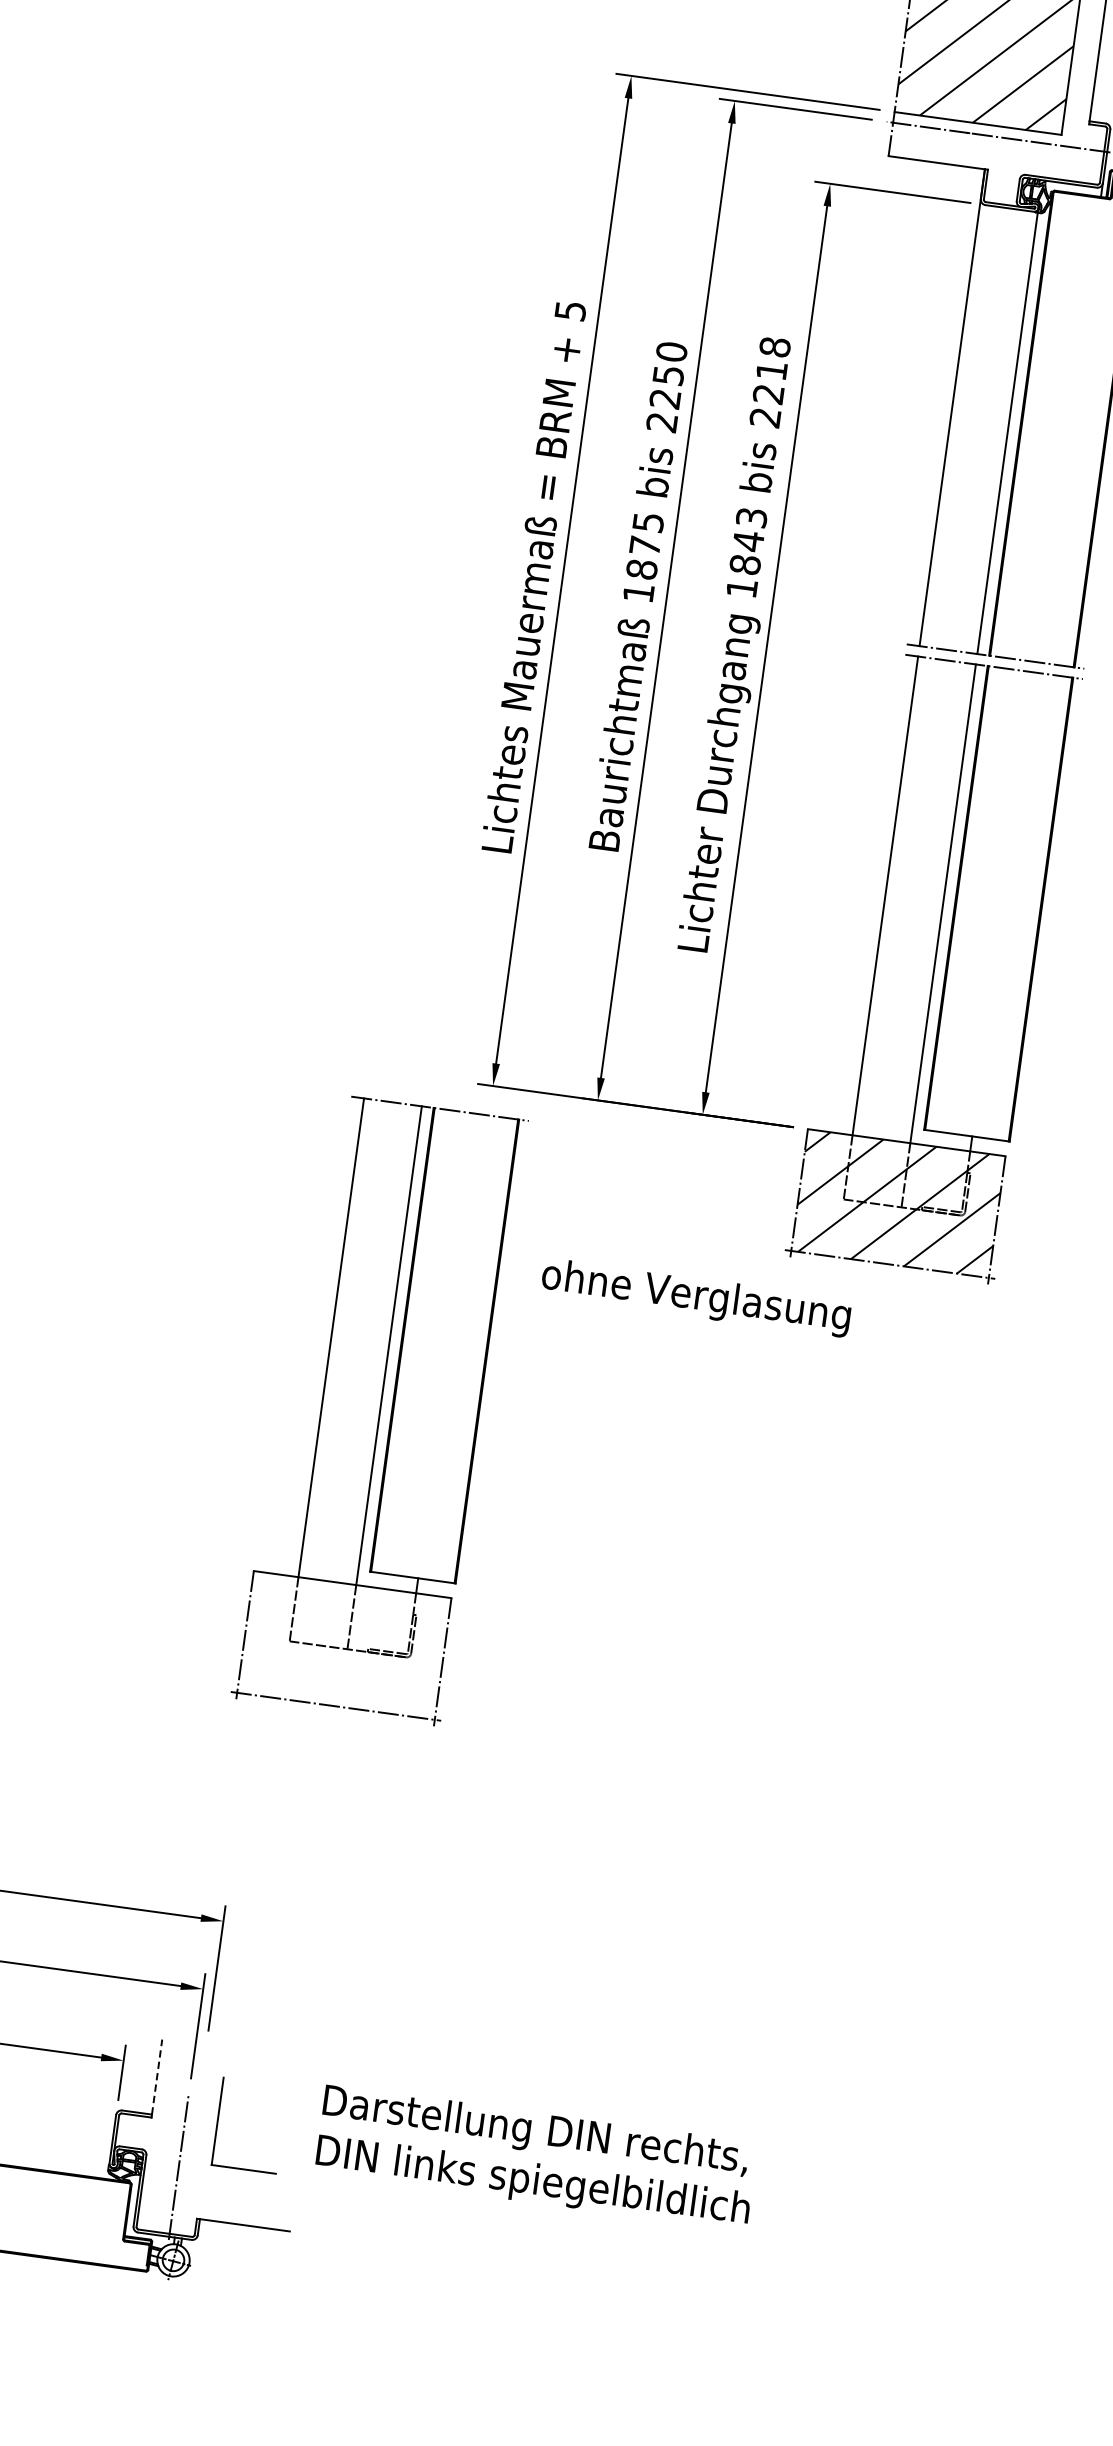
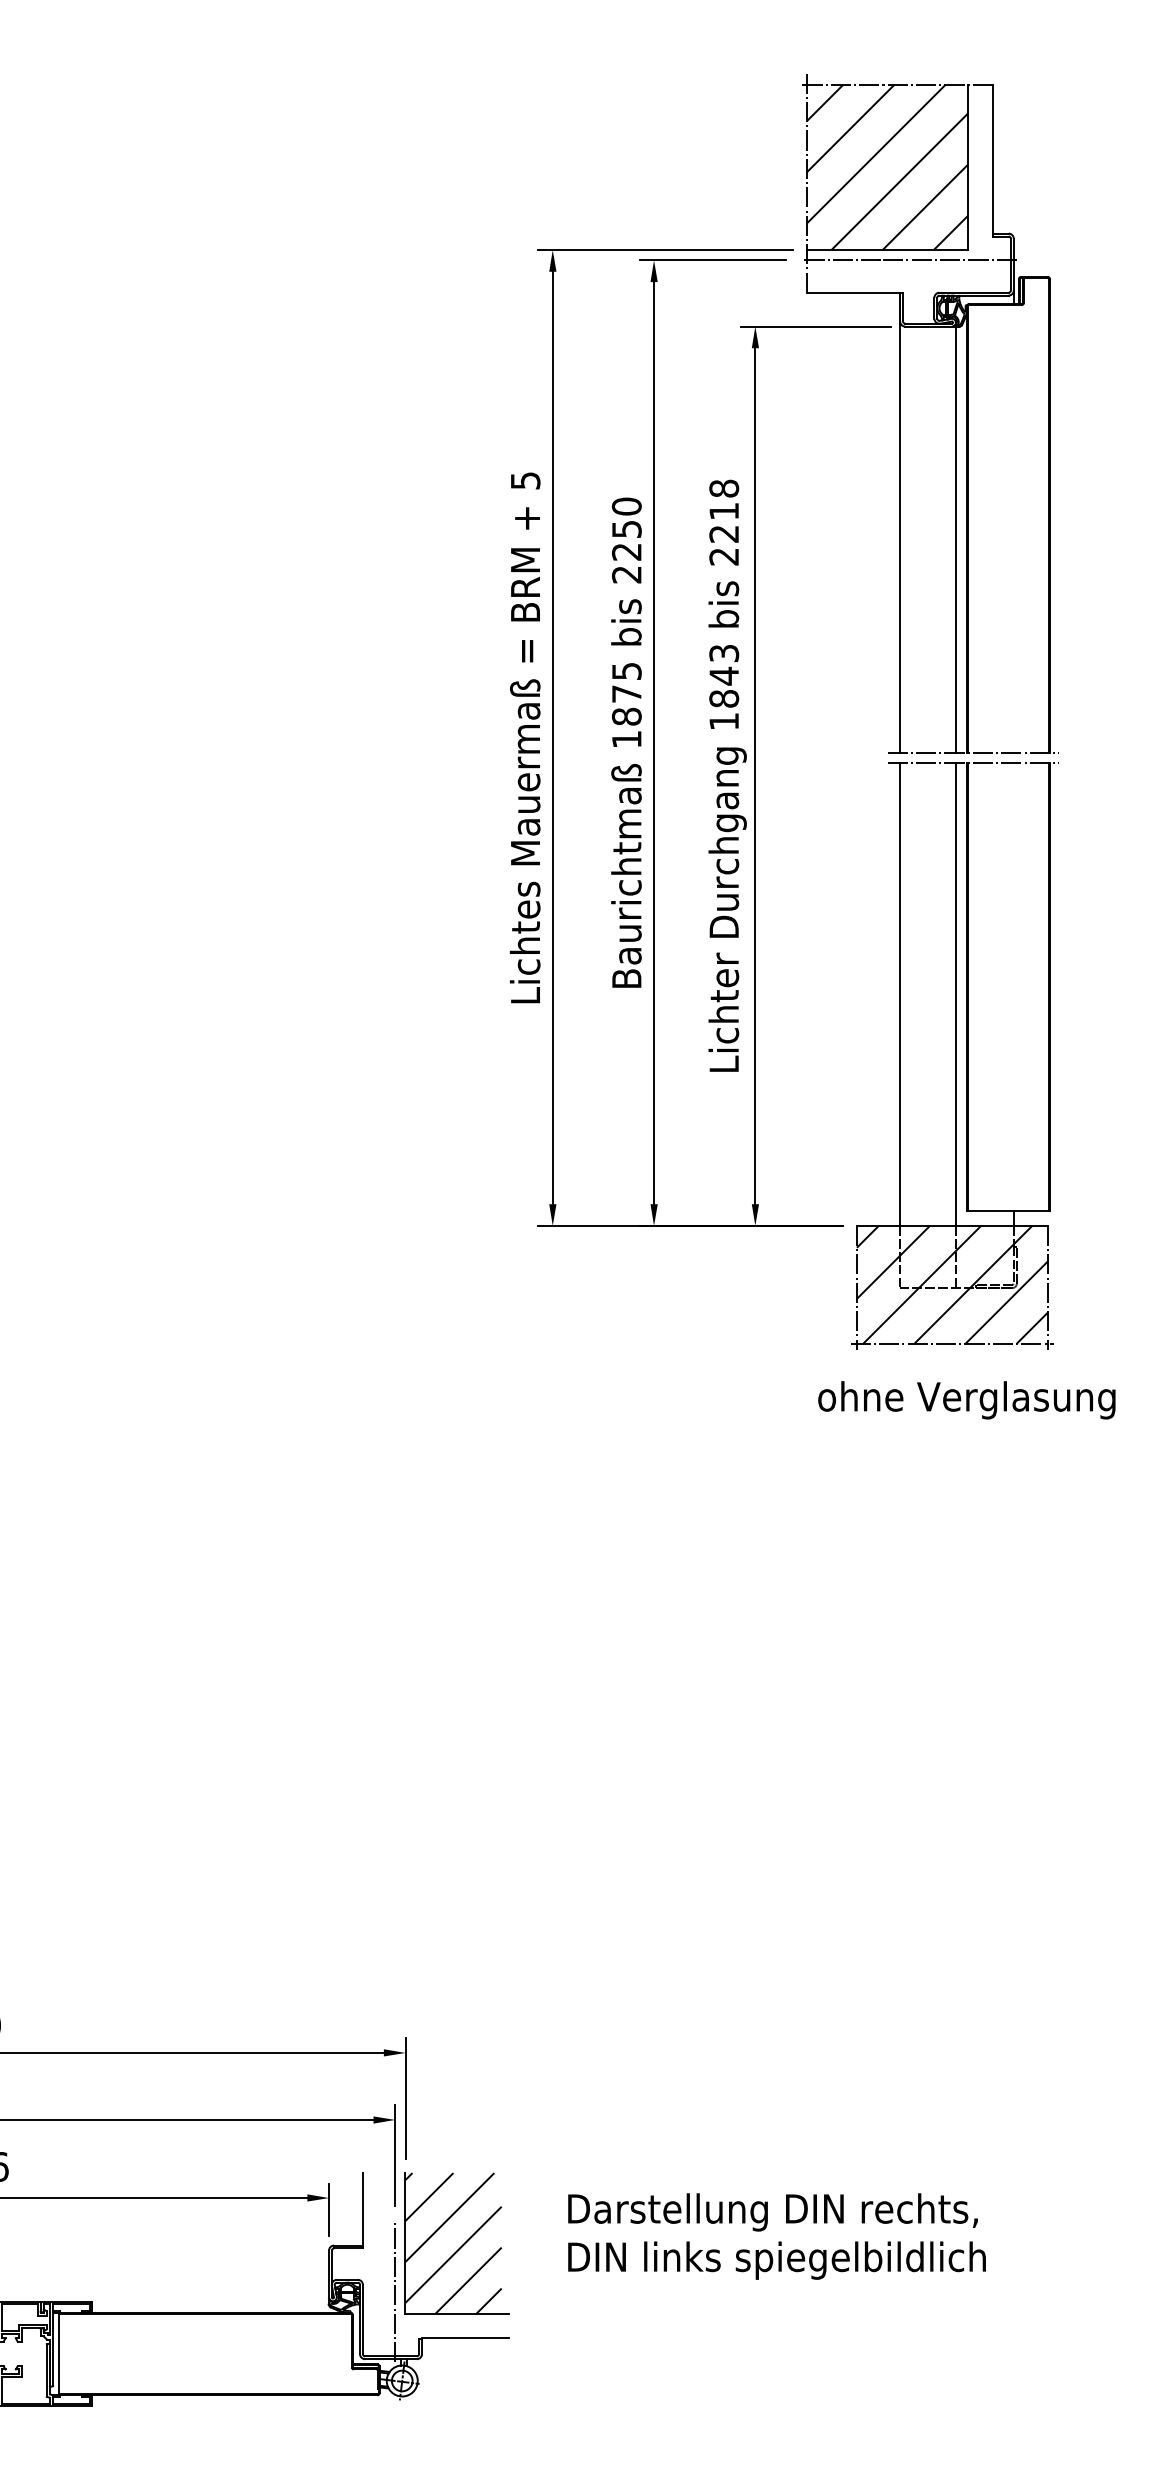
text: (695, 1297) -> (966, 1400), moved
part: (379, 1408) -> (486, 1546), removed
line: (156, 2076) -> (362, 2208), dashed -> solid
part: (249, 2125) -> (456, 2243), size x1.67
text: (535, 2157) -> (776, 2236), moved

